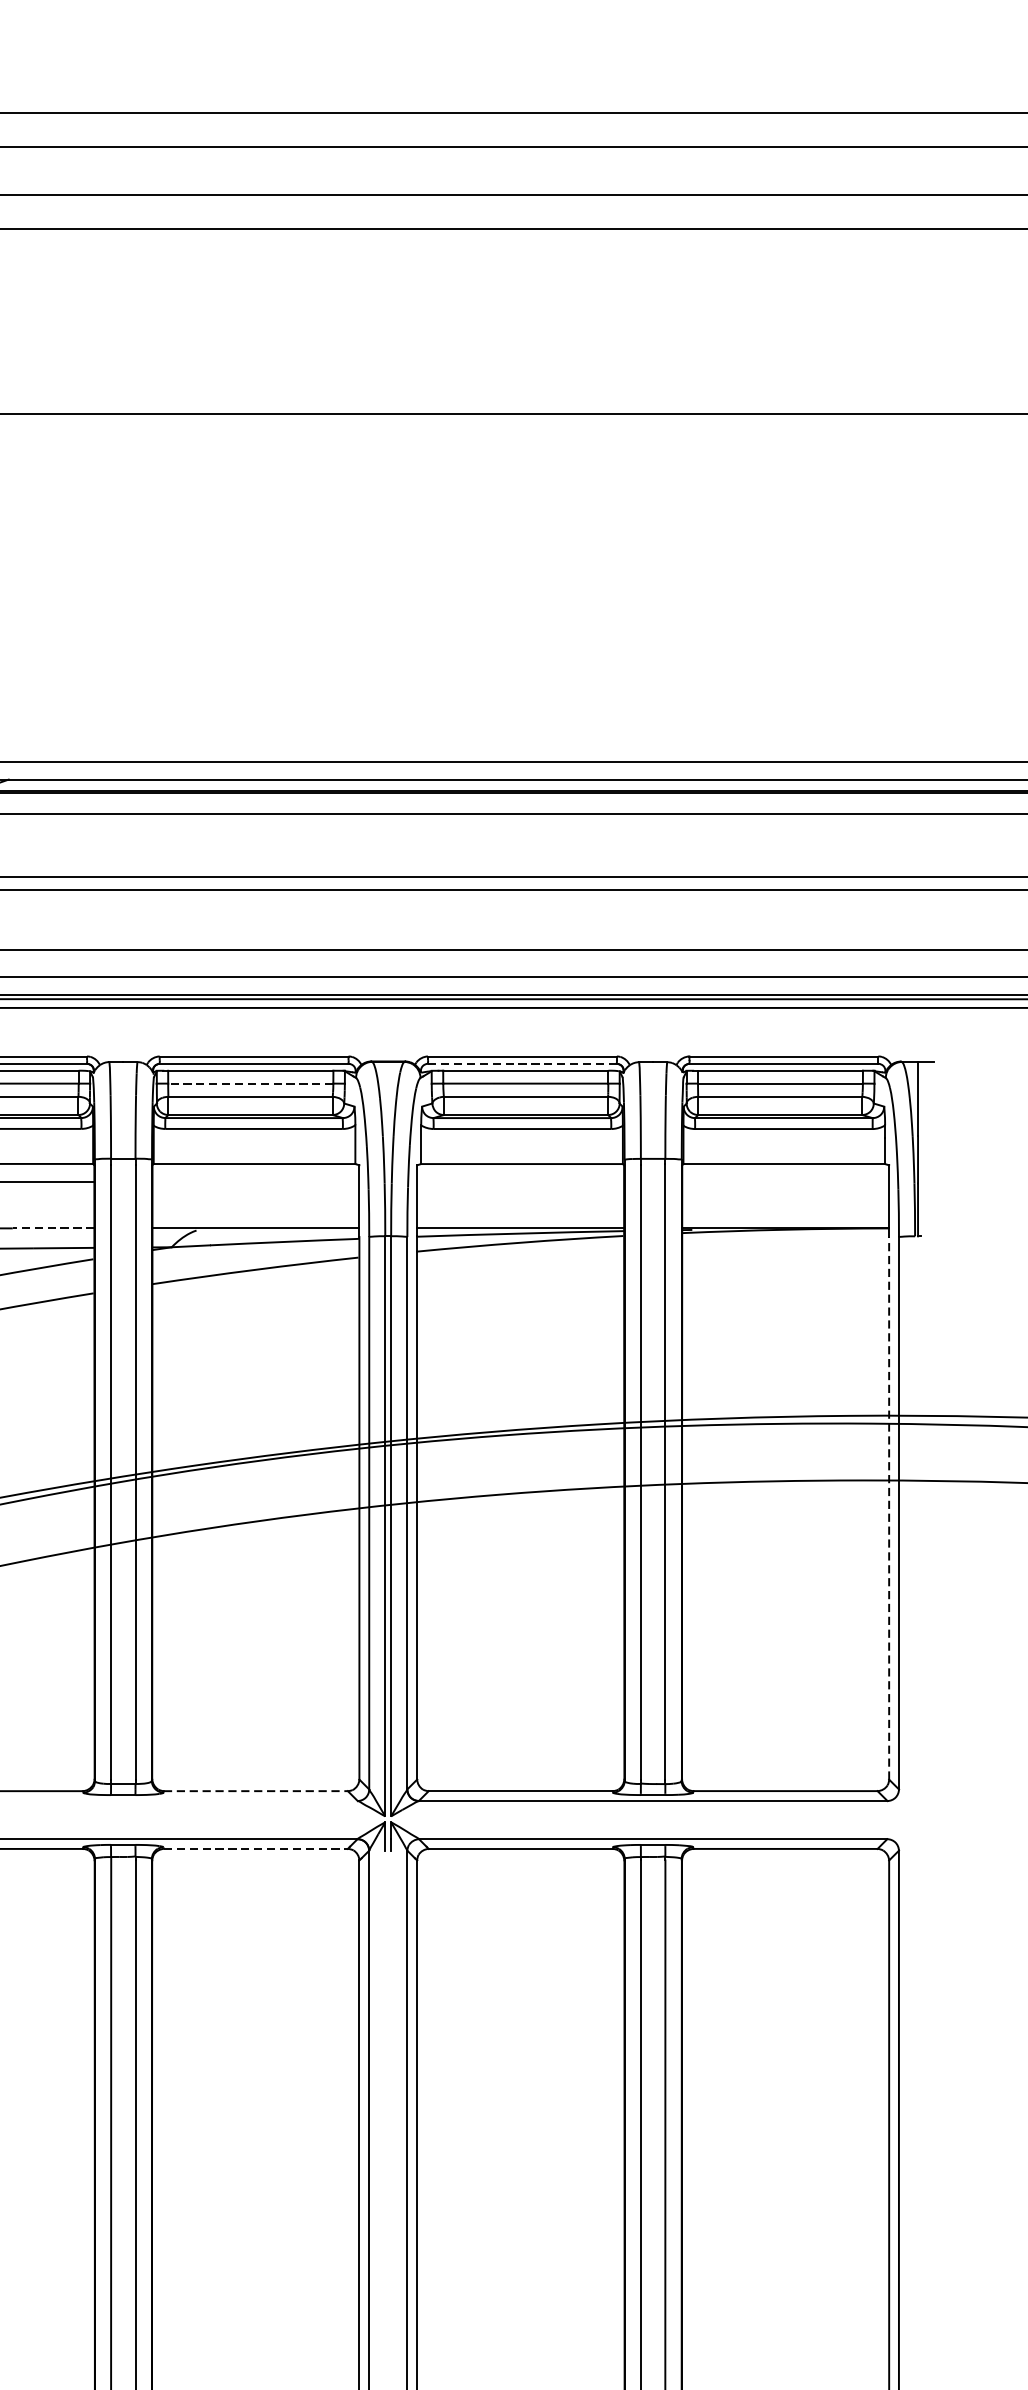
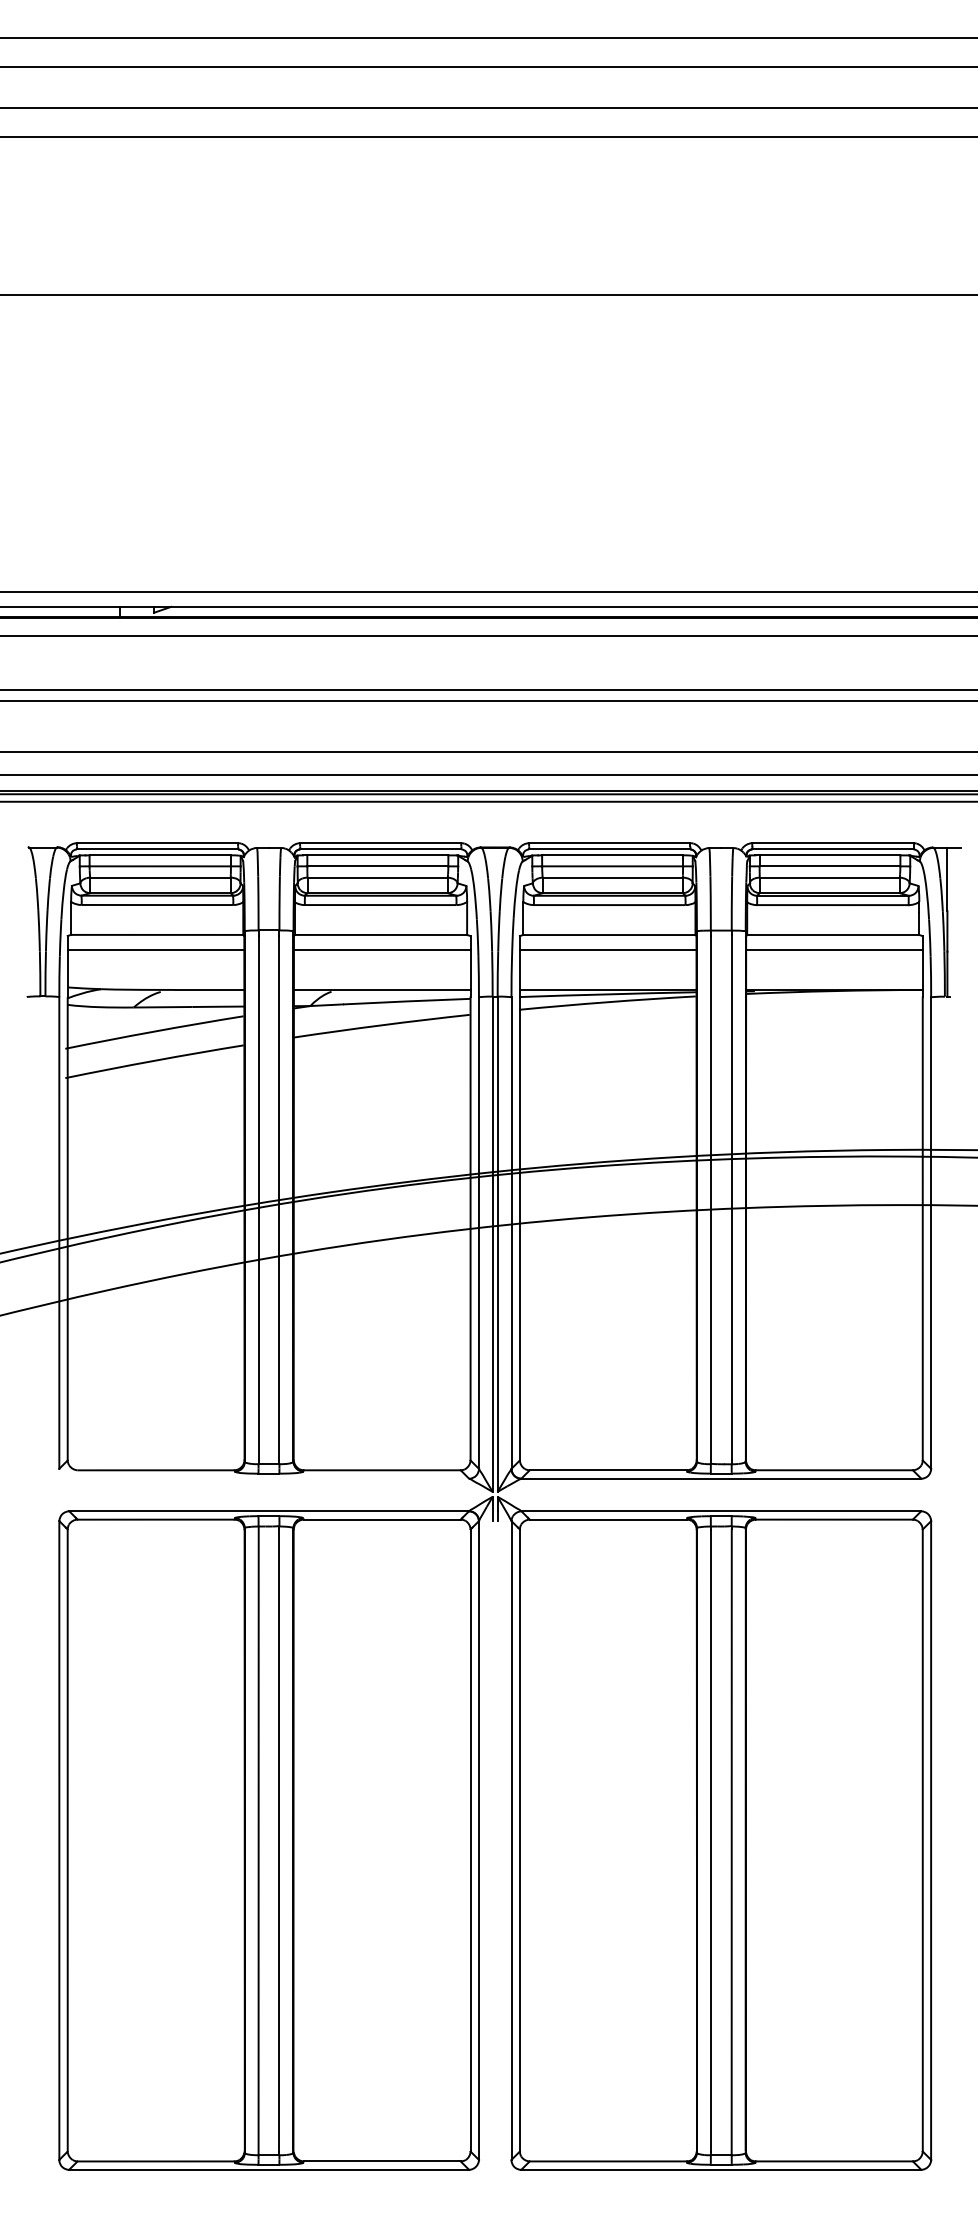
line: (522, 1063) -> (609, 849), dashed -> solid
line: (250, 1083) -> (377, 866), dashed -> solid
line: (255, 1182) -> (381, 950), added
line: (519, 1182) -> (607, 950), added
line: (785, 1182) -> (834, 950), added
line: (53, 1227) -> (209, 989), dashed -> solid
line: (888, 1507) -> (922, 1228), dashed -> solid
line: (256, 1791) -> (382, 1470), dashed -> solid
line: (256, 1848) -> (382, 1519), dashed -> solid

